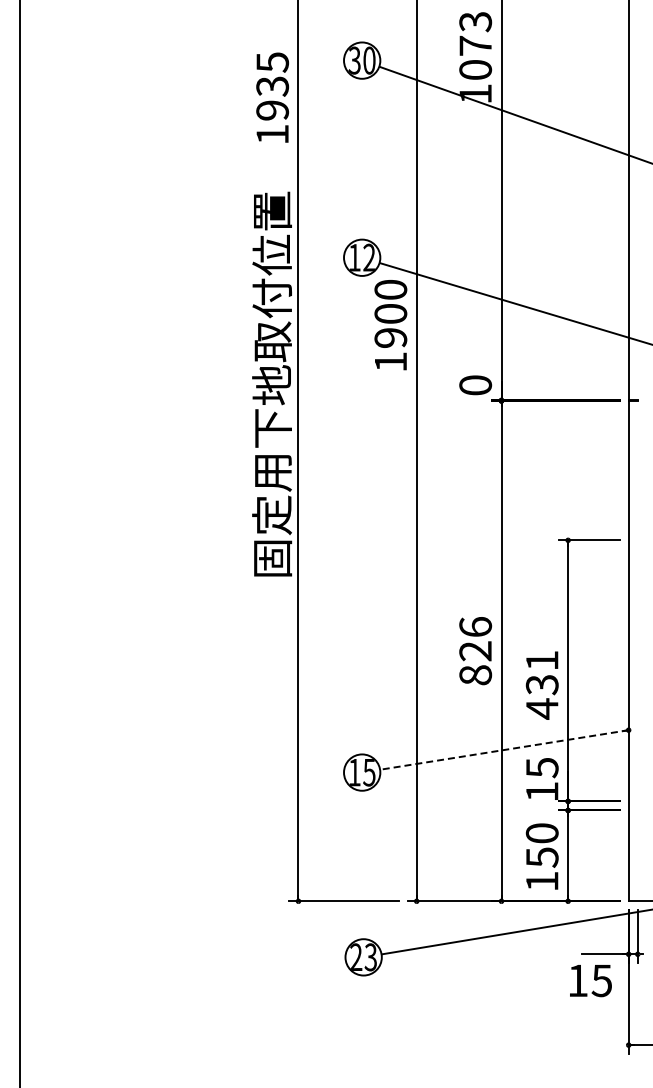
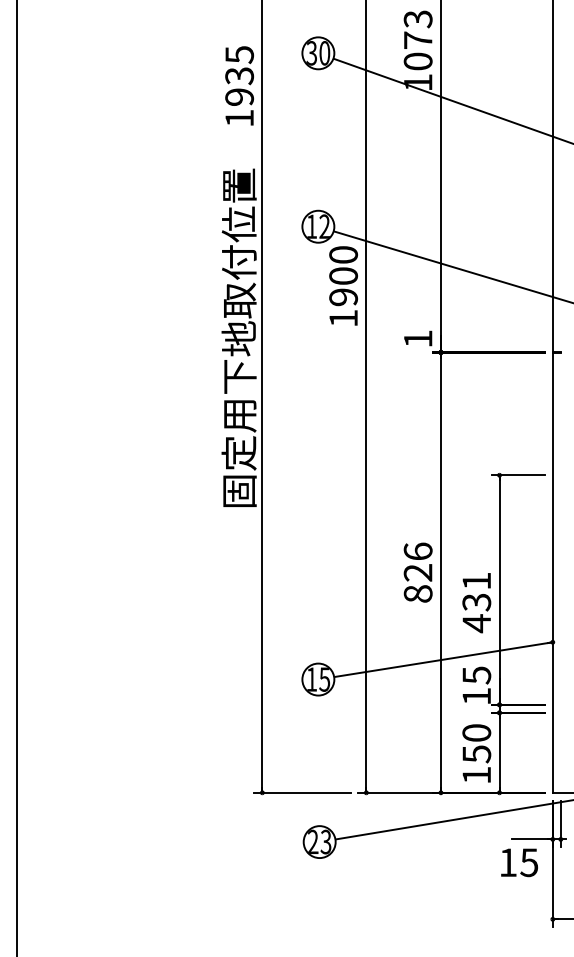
text: (475, 385) -> (418, 339), 0 -> 1
line: (504, 749) -> (443, 659), dashed -> solid

